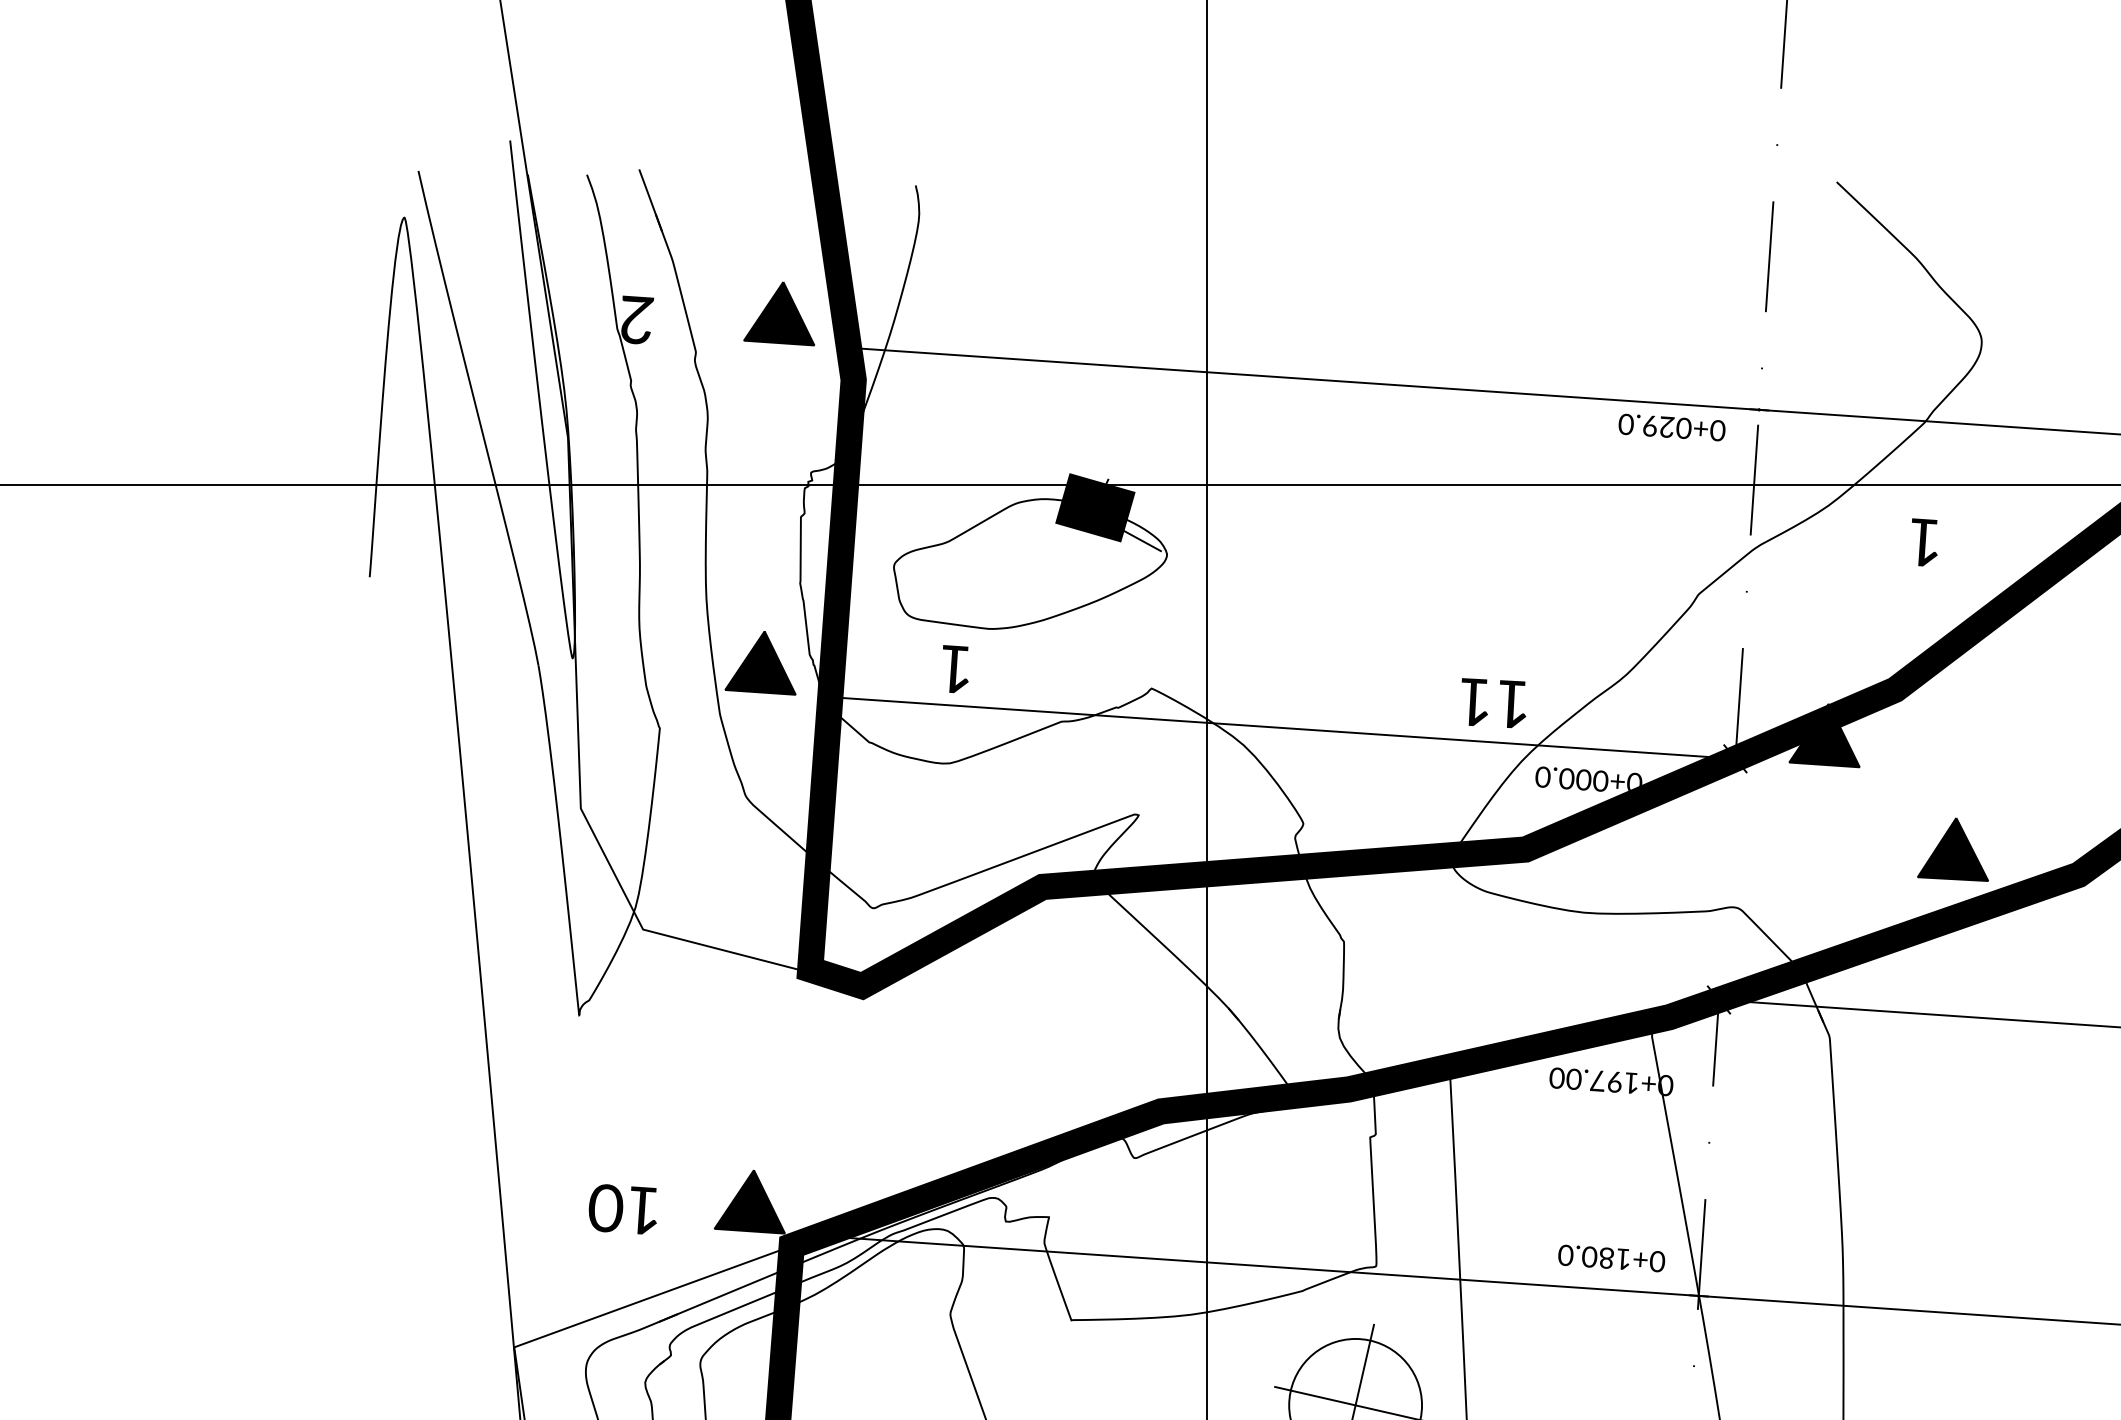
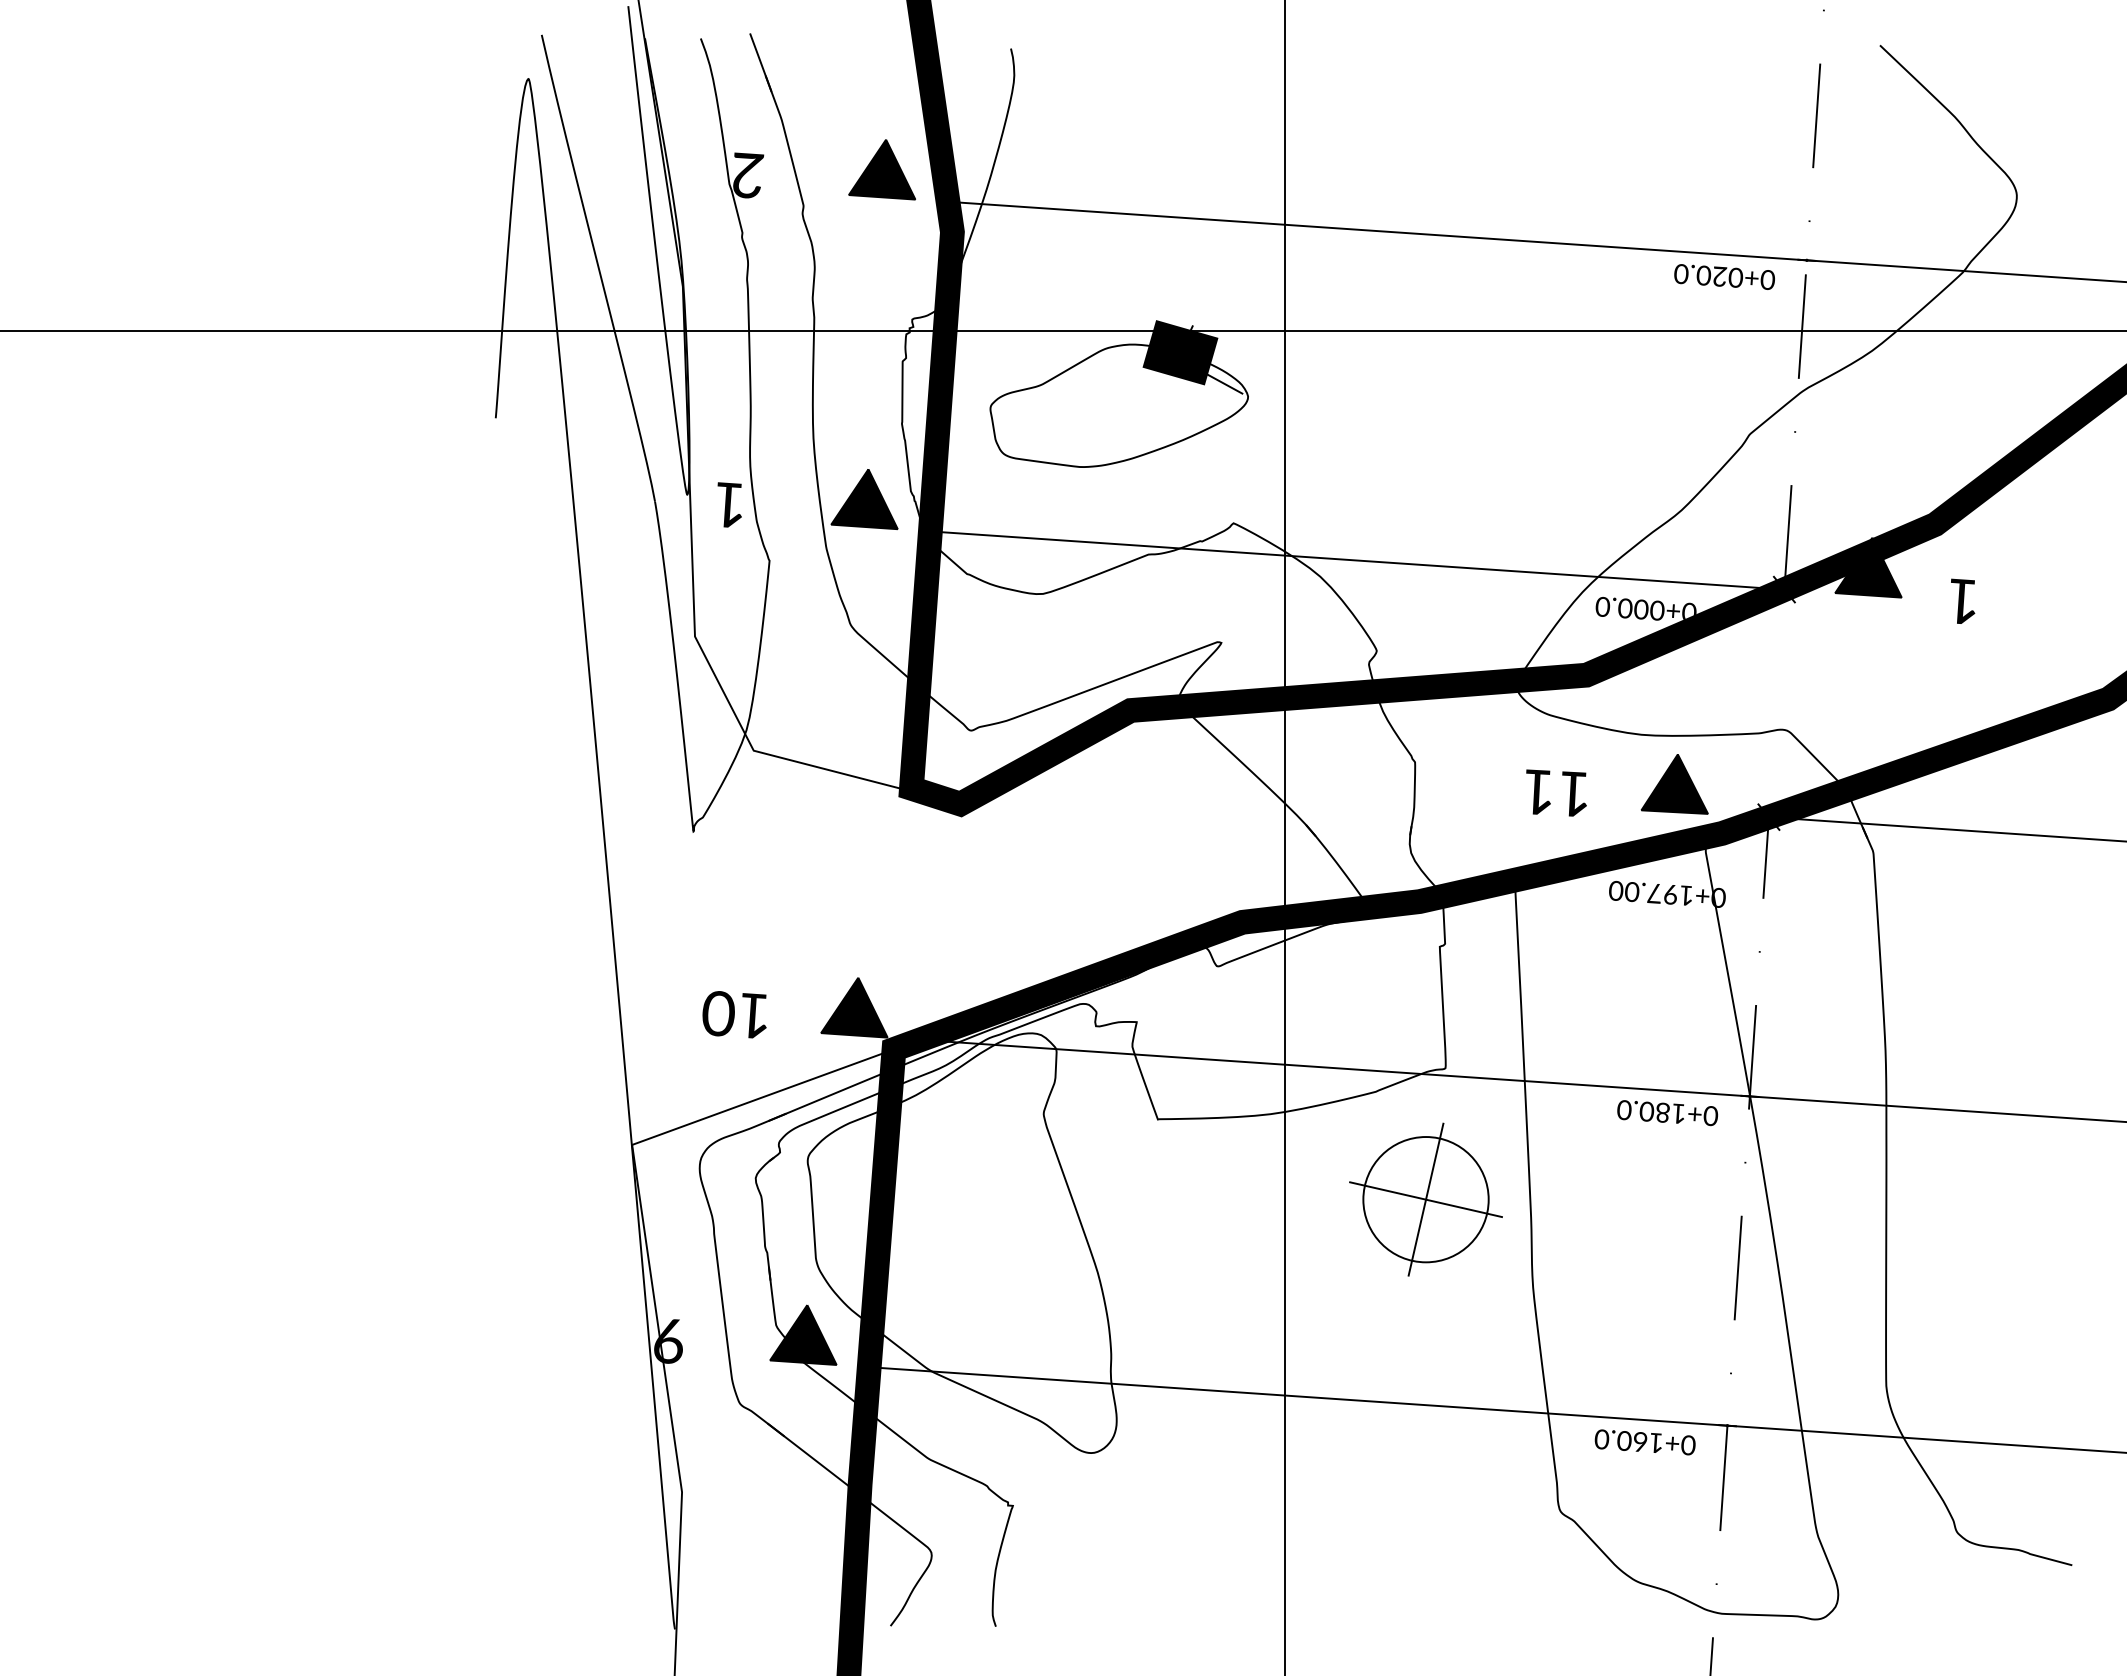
text: (1649, 424) -> (1703, 274), 0+029.0 -> 0+020.0
text: (1925, 541) -> (1963, 600), moved
text: (955, 668) -> (729, 504), moved
text: (1493, 702) -> (1556, 792), moved
part: (1952, 849) -> (1674, 784), moved
text: (1611, 1258) -> (1667, 1113), moved

